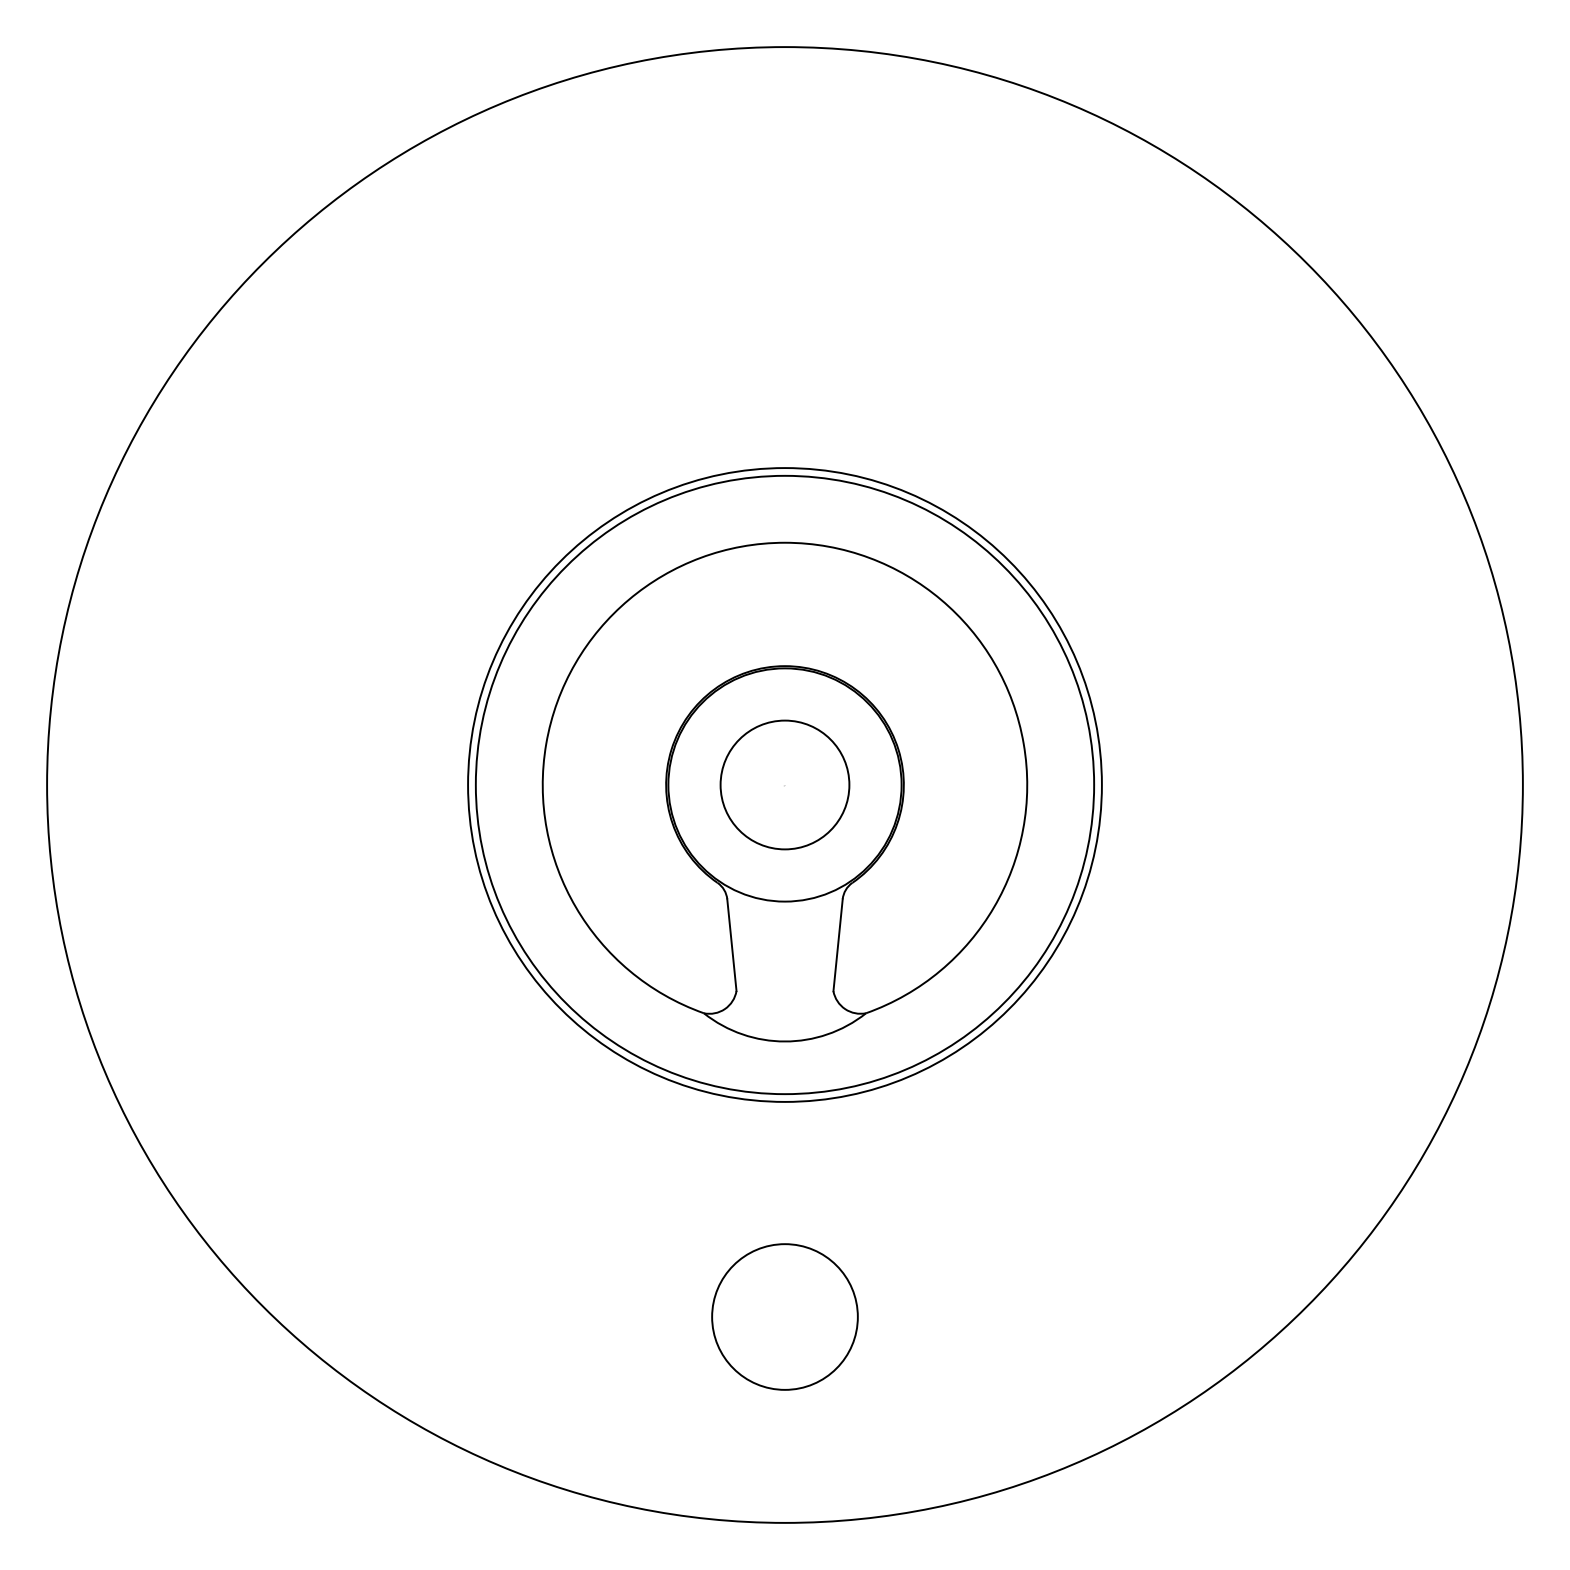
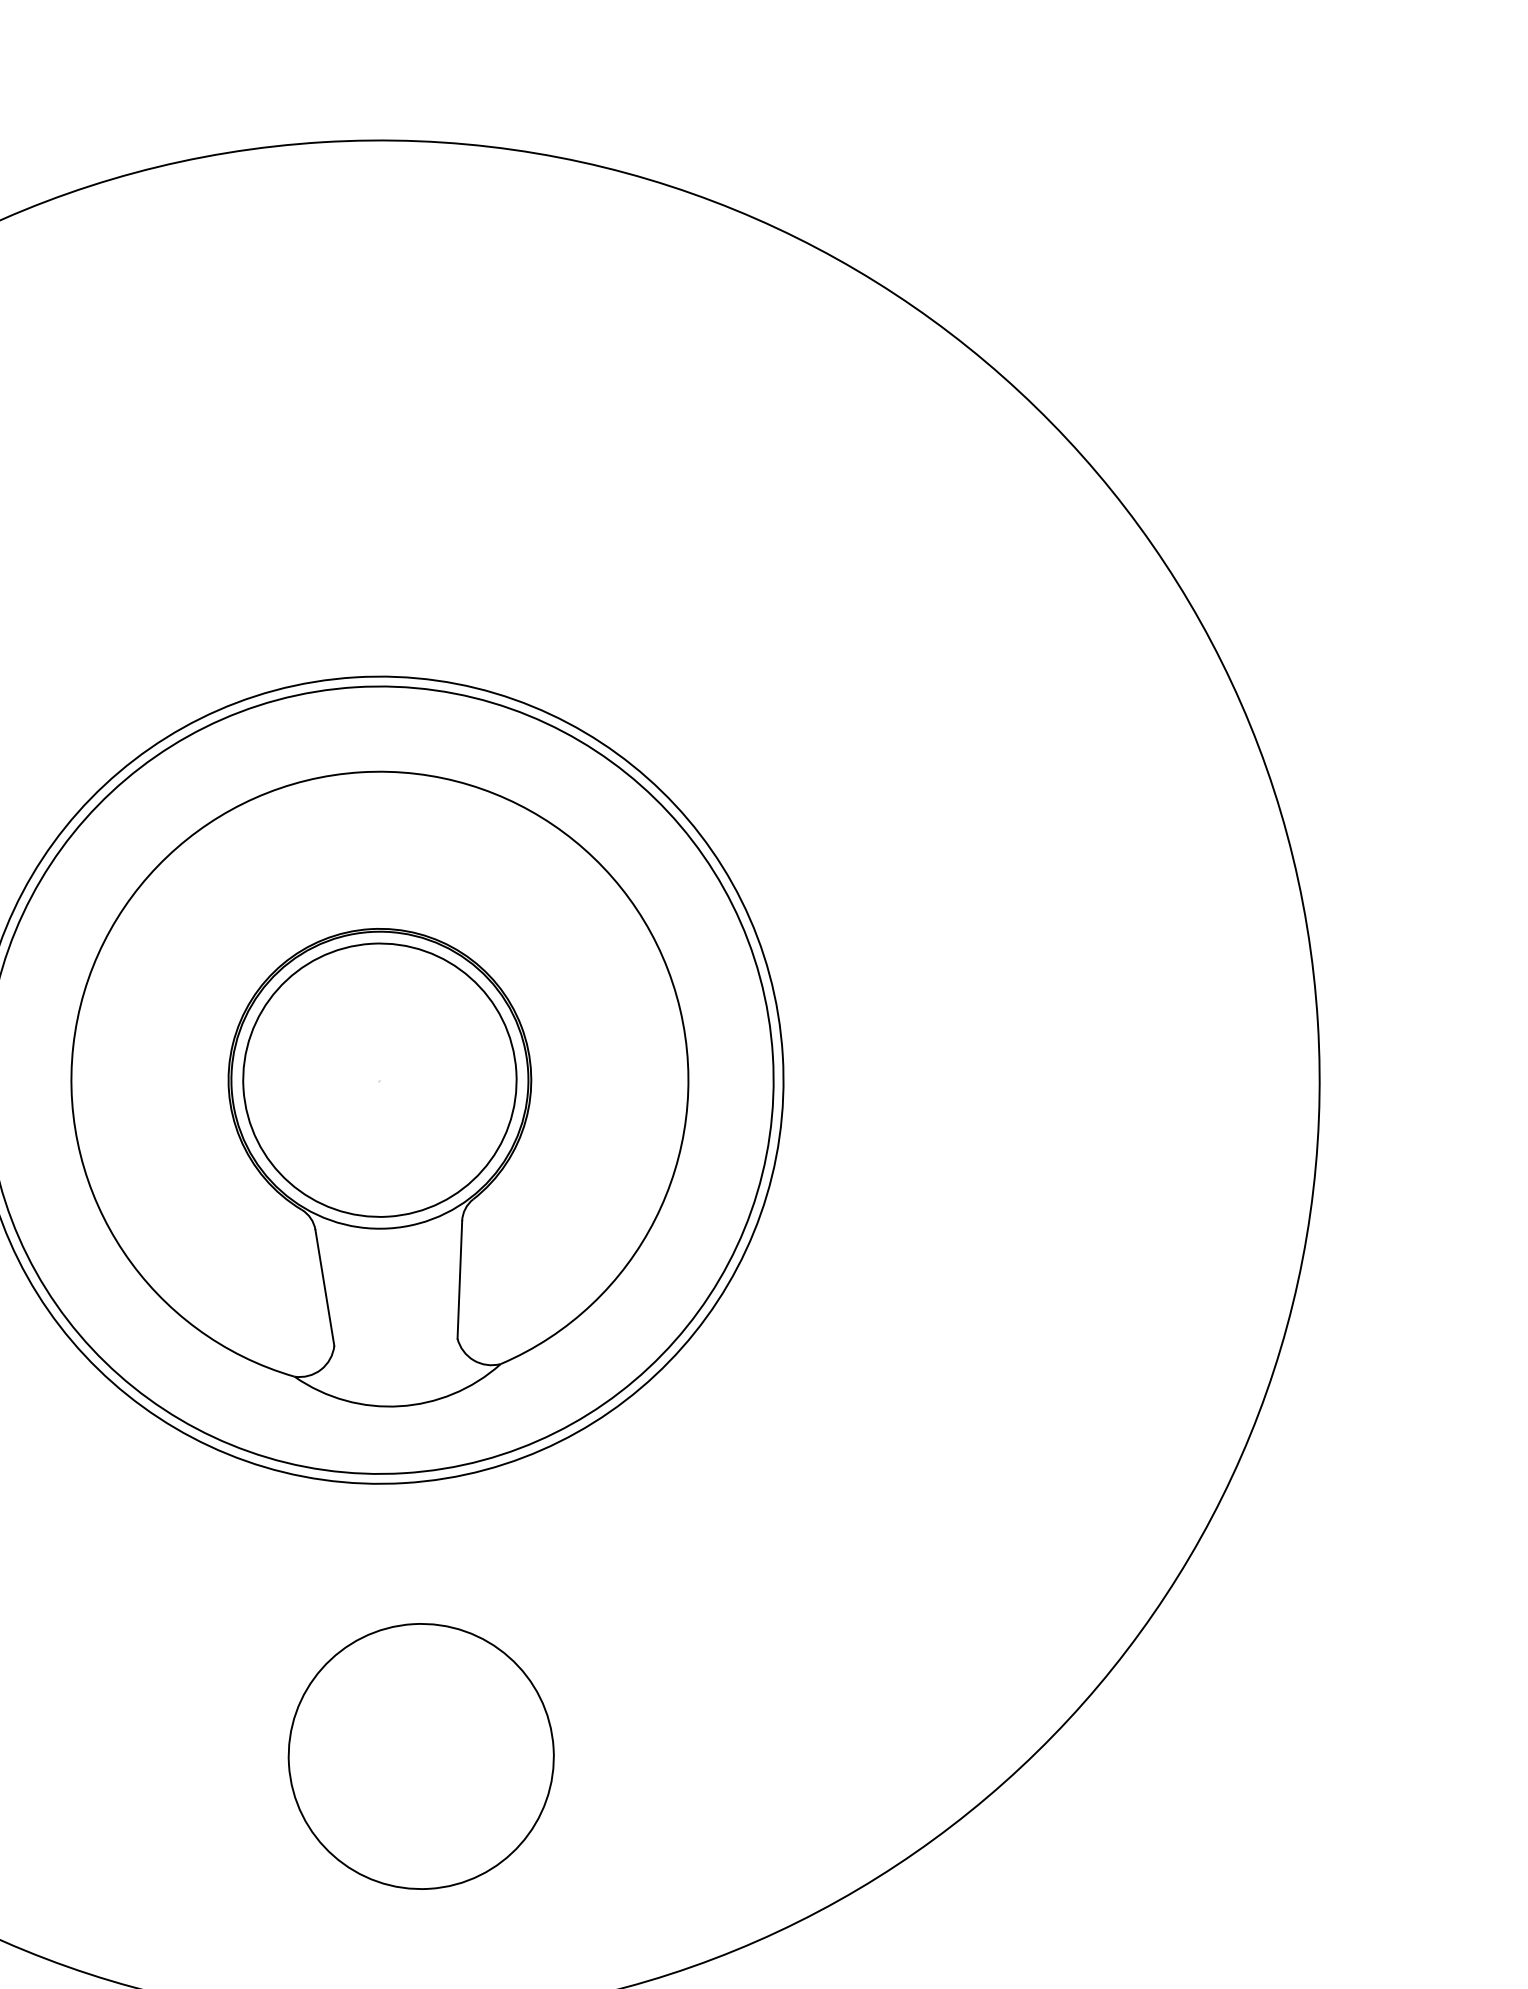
circle: (784, 784) -> (379, 1079), size x1.67
circle: (784, 1316) -> (420, 1755), size x1.43

